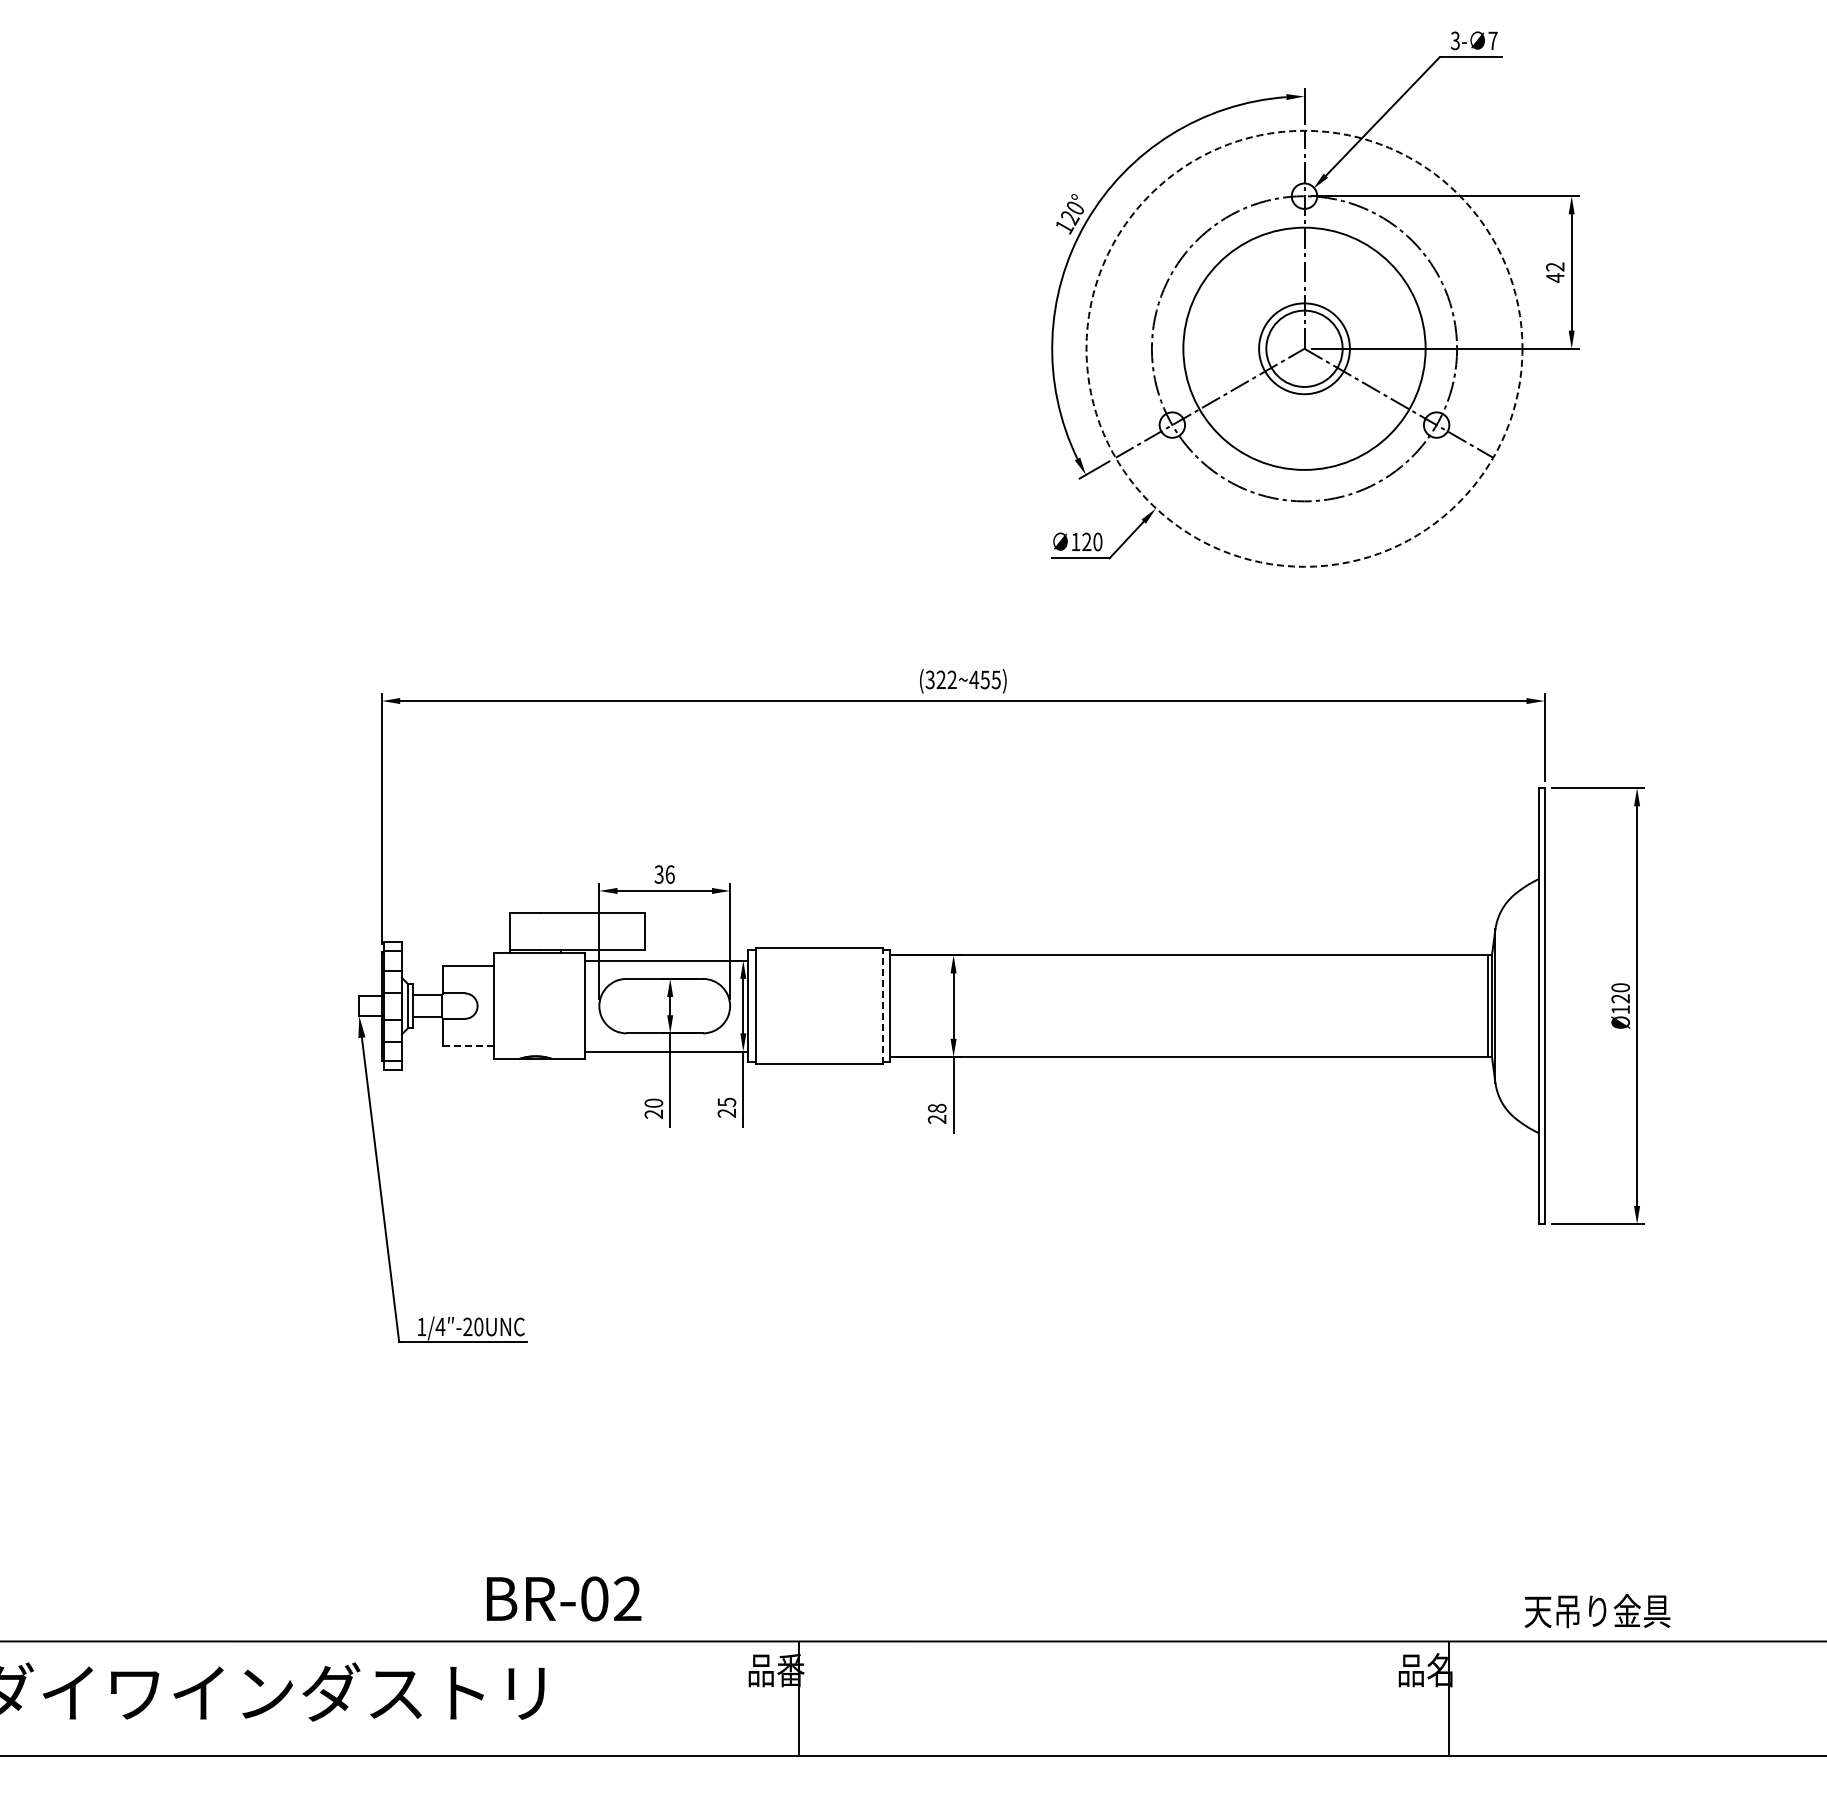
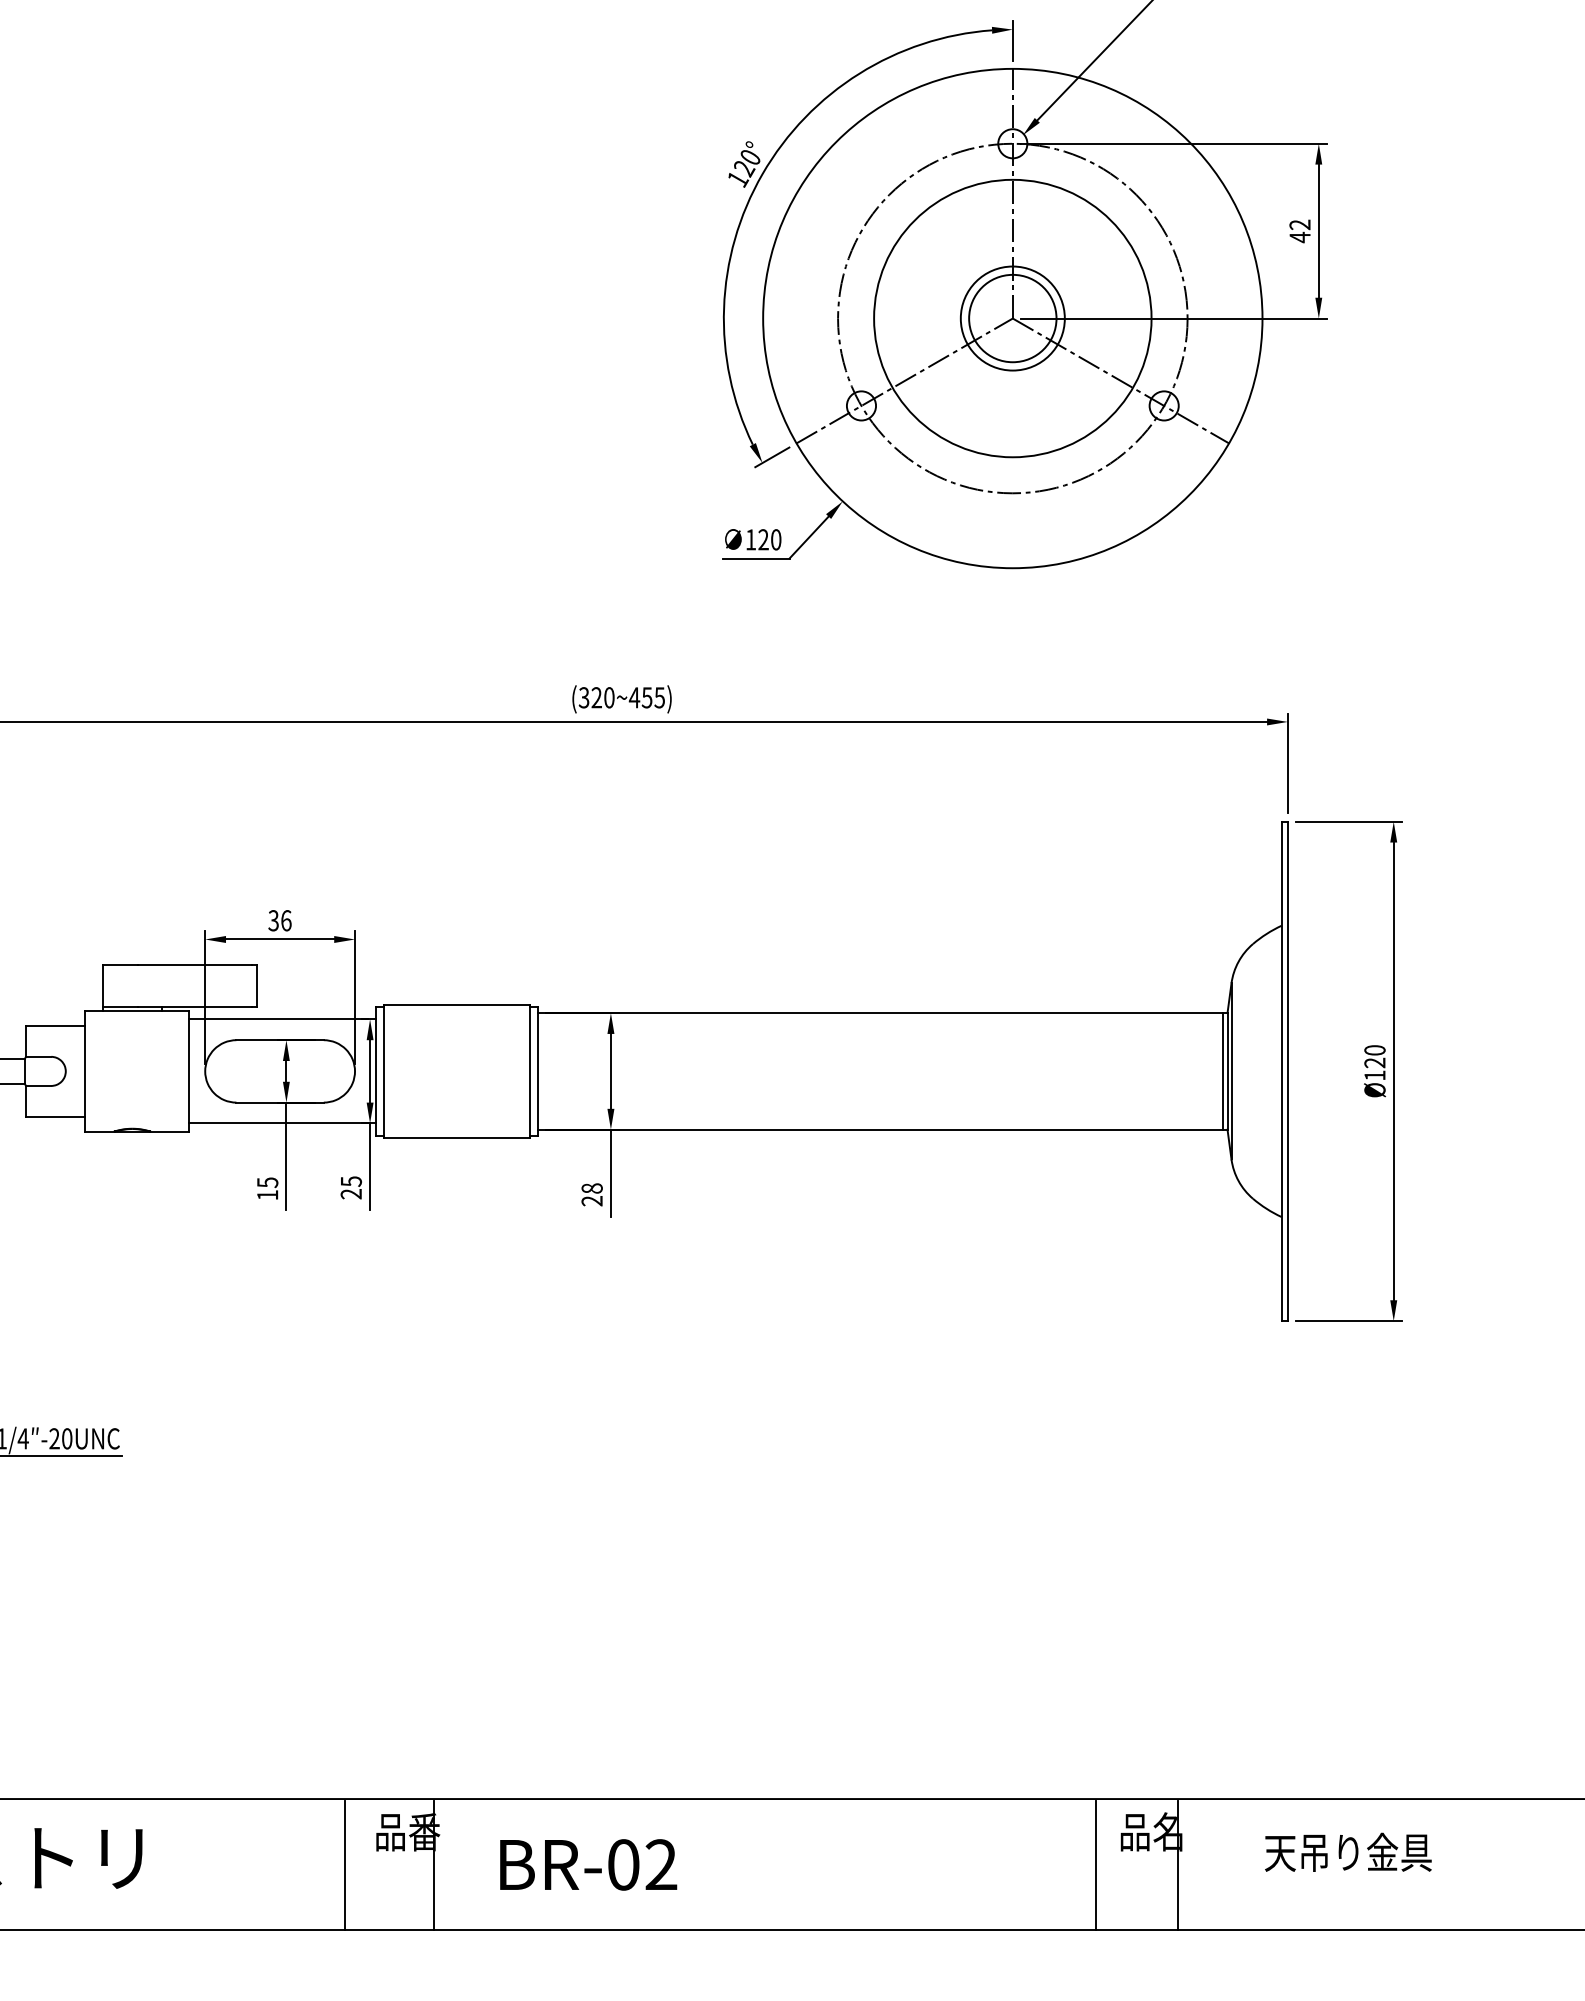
circle: (1304, 348) -> (1012, 318), dashed -> solid
text: (951, 679) -> (608, 697), (322~455) -> (320~455)
line: (882, 1005) -> (529, 1070), dashed -> solid
line: (469, 1046) -> (56, 1117), dashed -> solid
text: (653, 1108) -> (267, 1188), 20 -> 15
text: (564, 1598) -> (589, 1864), moved
text: (1597, 1611) -> (1348, 1852), moved
line: (720, 1699) -> (343, 1865), added
line: (1377, 1699) -> (1096, 1865), added

